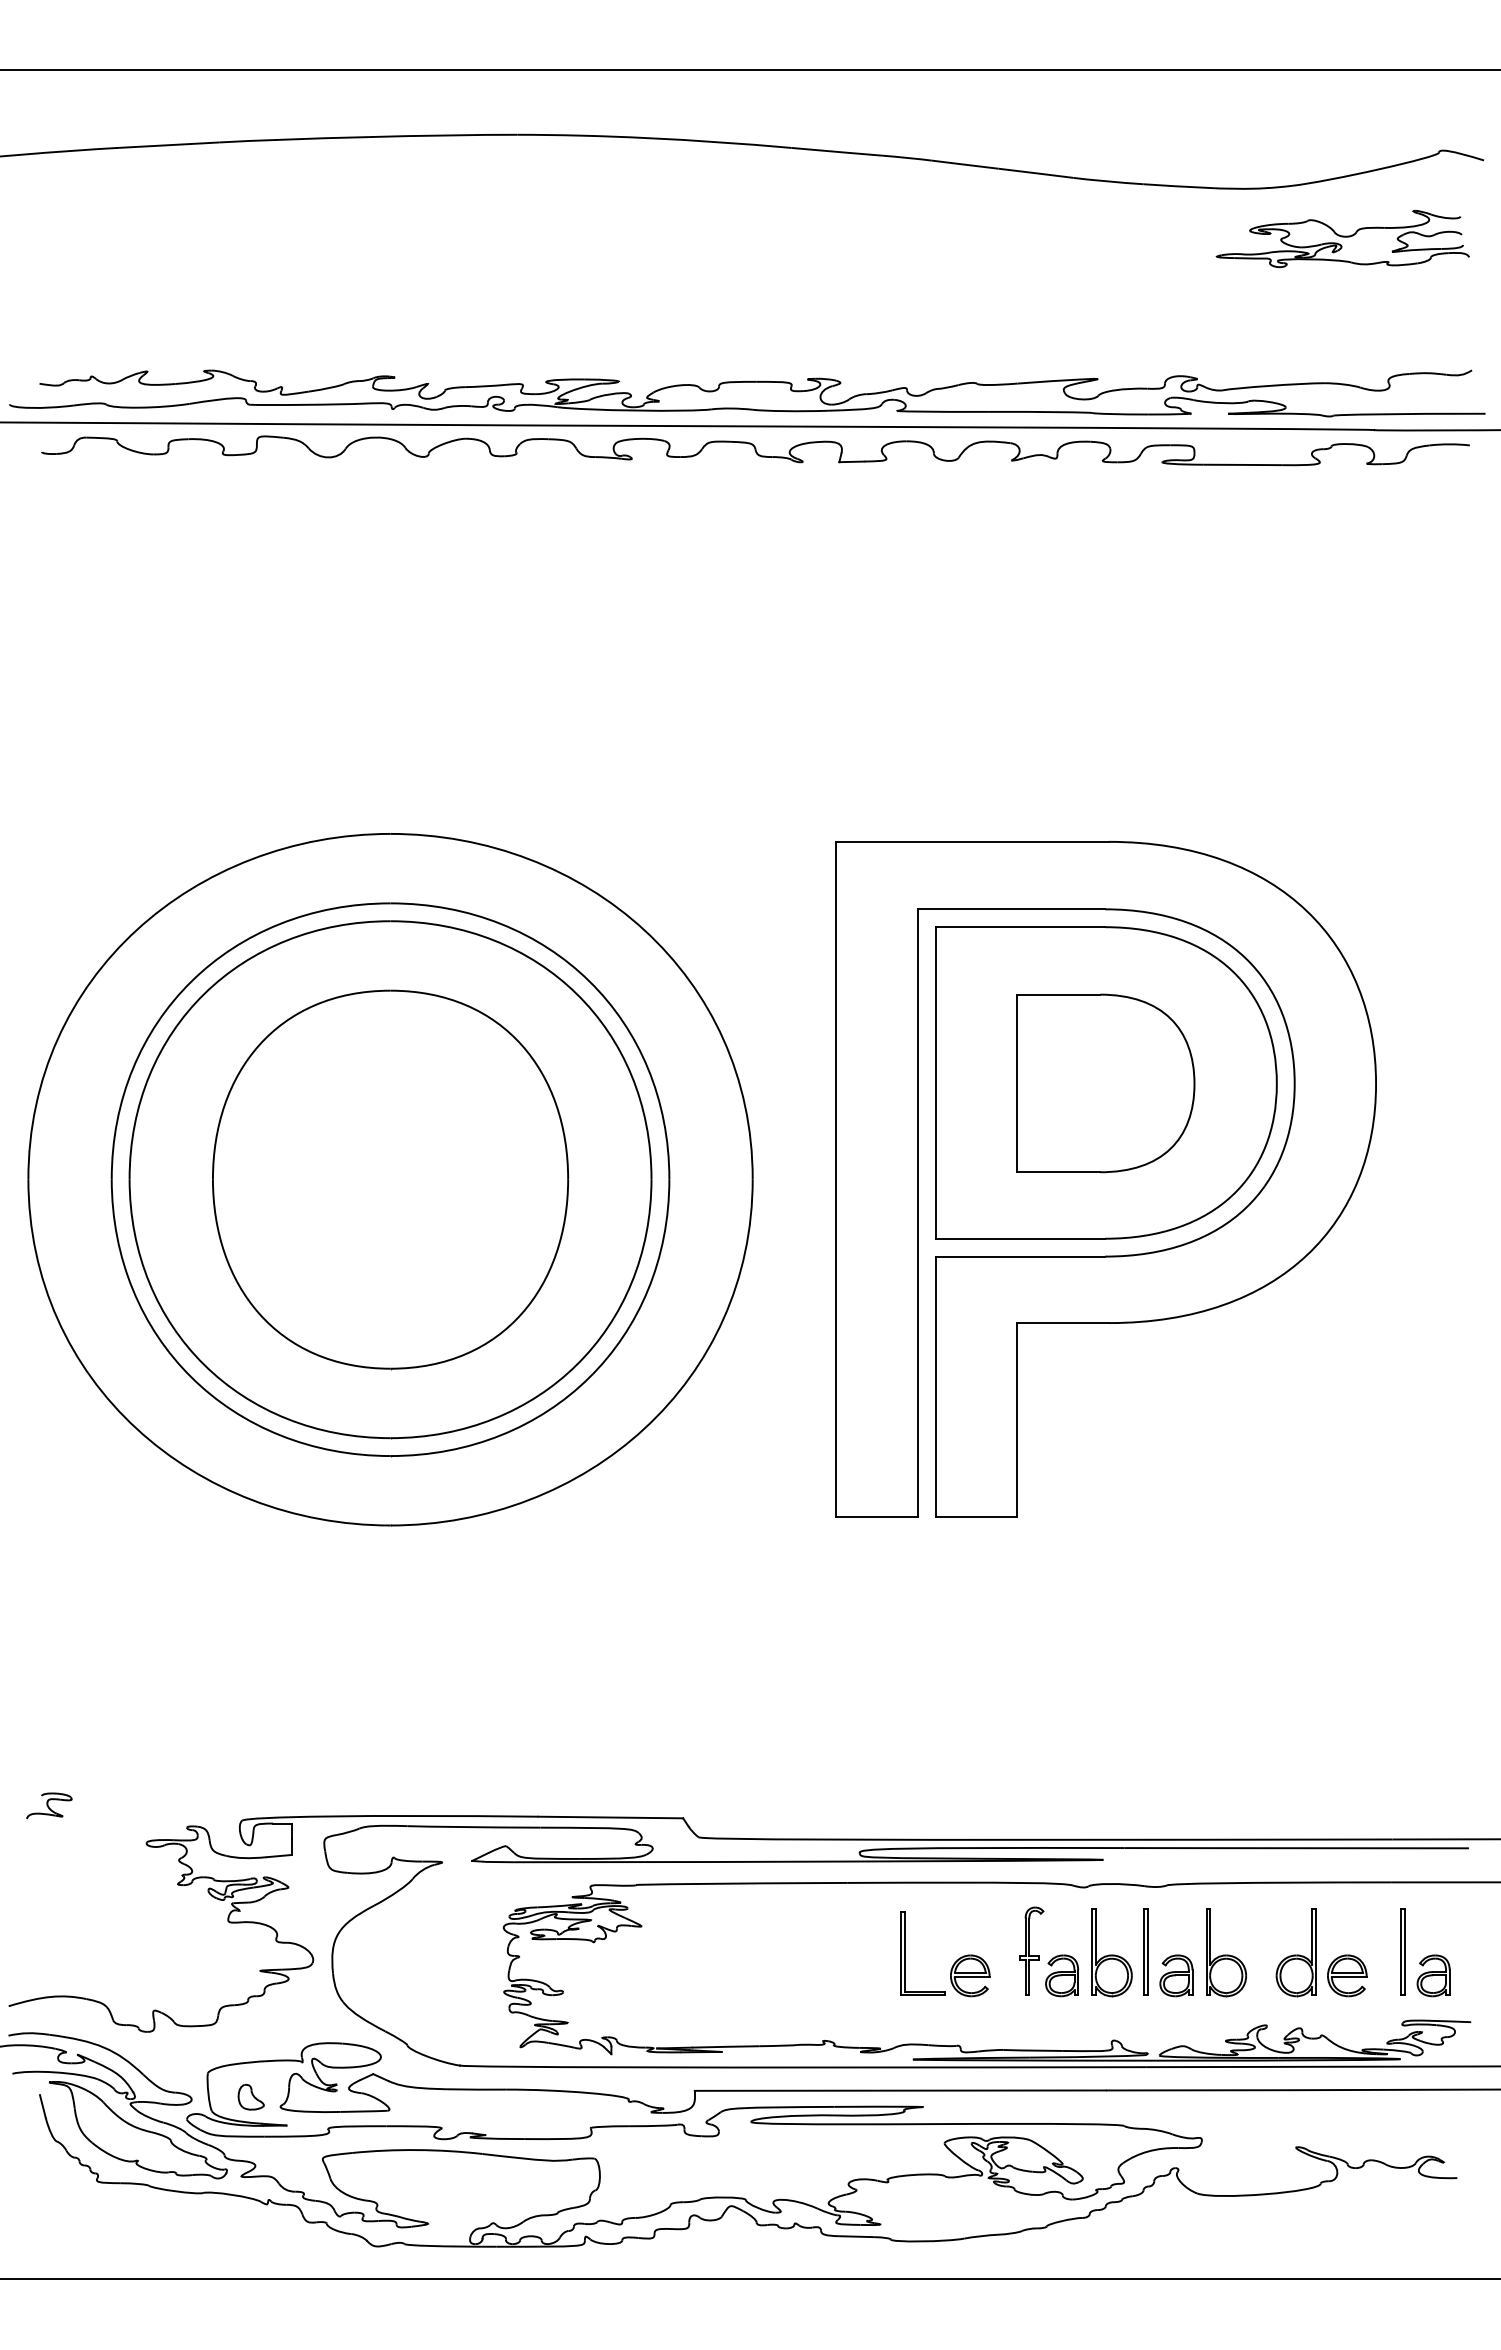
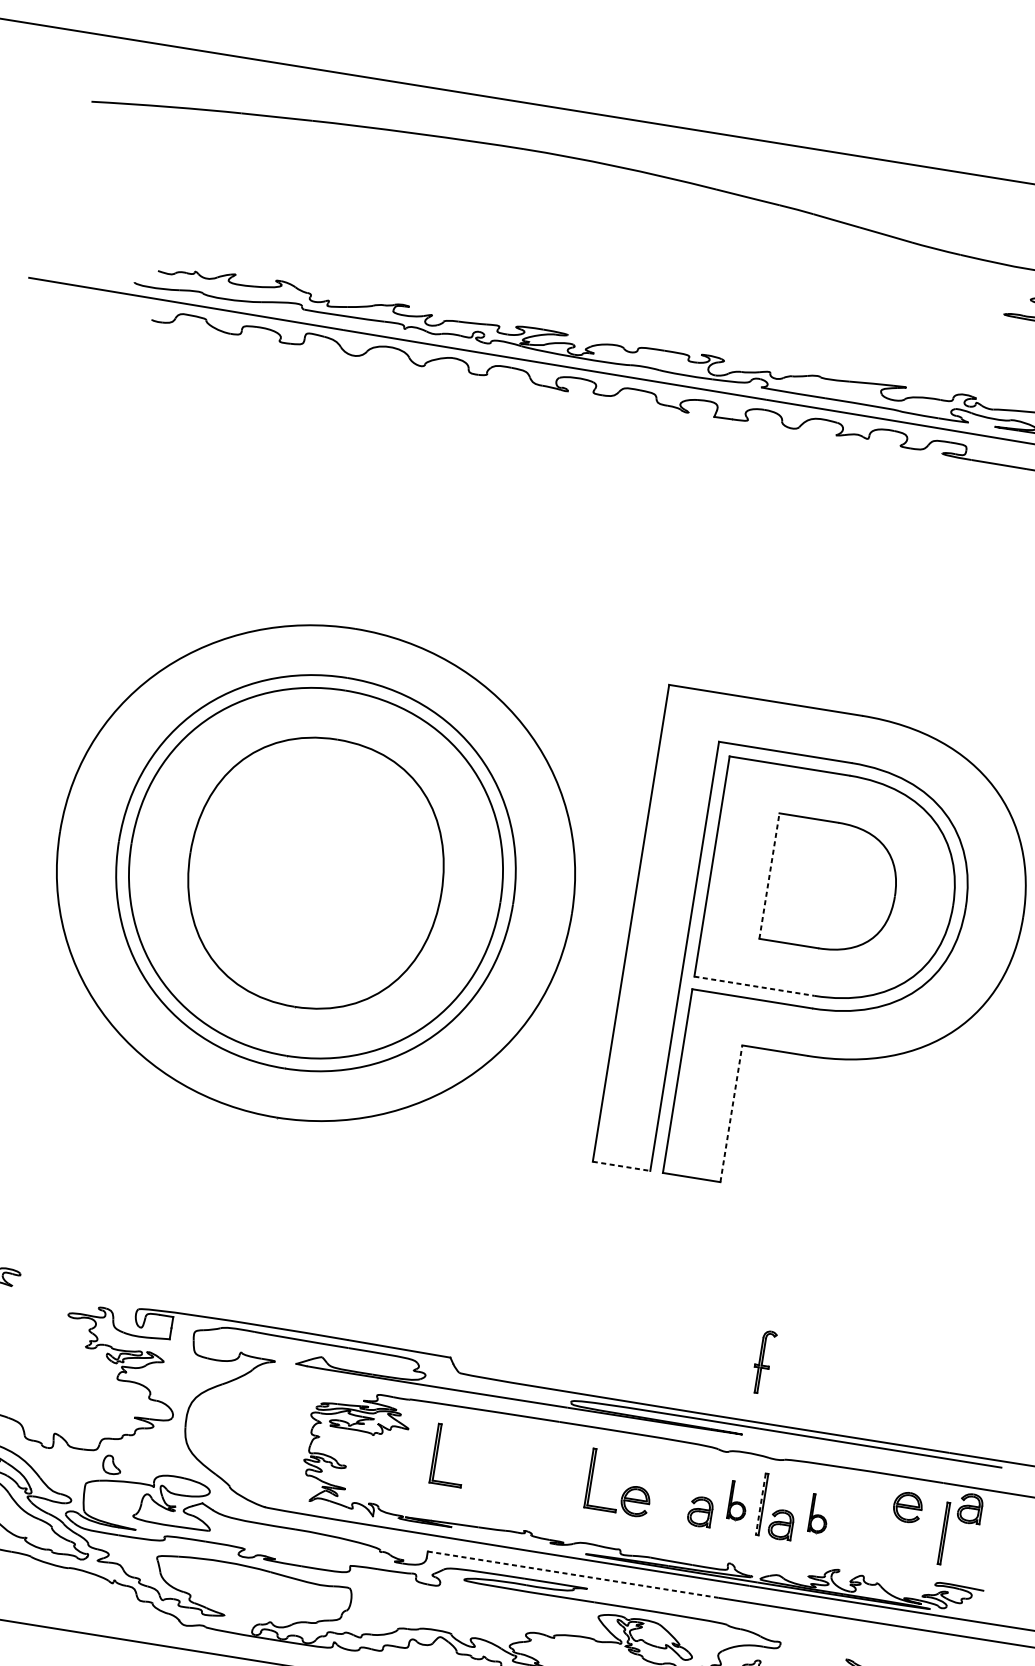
line: (1016, 1083) -> (769, 876), solid -> dashed
line: (1020, 1238) -> (754, 986), solid -> dashed
line: (1016, 1419) -> (731, 1113), solid -> dashed
line: (876, 1516) -> (621, 1166), solid -> dashed
part: (1031, 1950) -> (763, 1361), moved
part: (1111, 1952) -> (737, 1500), size x0.6
line: (1143, 1952) -> (760, 1504), solid -> dashed
part: (1226, 1952) -> (819, 1513), size x0.6
part: (1295, 1952) -> (867, 1521), removed
part: (686, 1953) -> (437, 1453), added
part: (1347, 1975) -> (908, 1507), moved
part: (1433, 1975) -> (970, 1508), moved
line: (900, 2090) -> (573, 1574), solid -> dashed
part: (250, 2096) -> (111, 1464), moved

